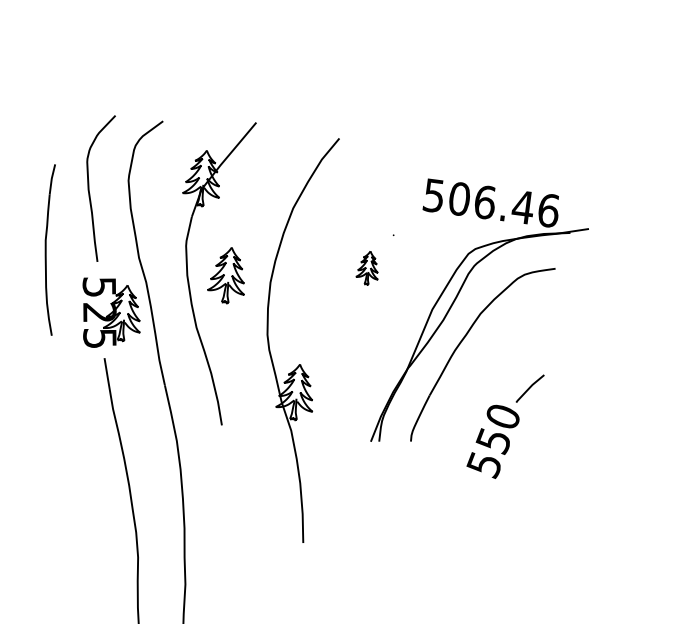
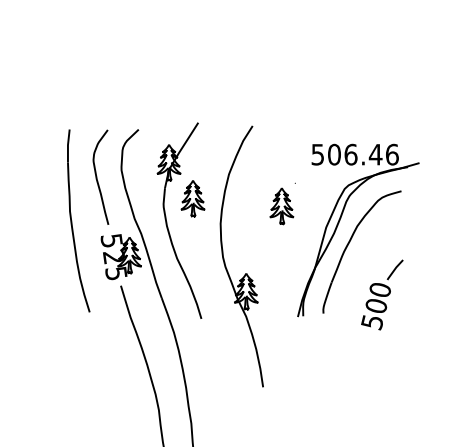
part: (52, 249) -> (78, 220), size x1.67
part: (367, 268) -> (281, 206), size x1.67
part: (227, 275) -> (192, 198), moved
text: (494, 441) -> (376, 306), 550 -> 500

